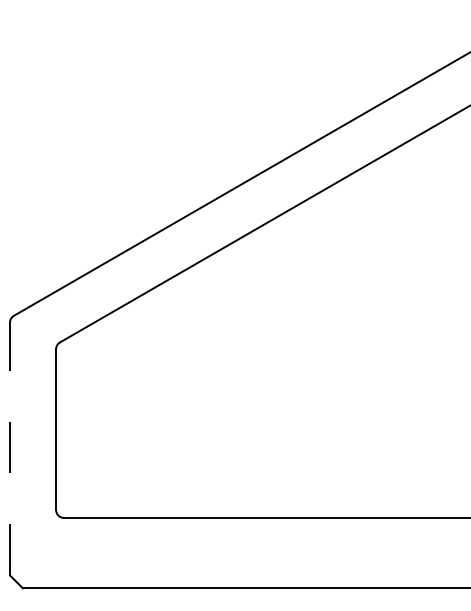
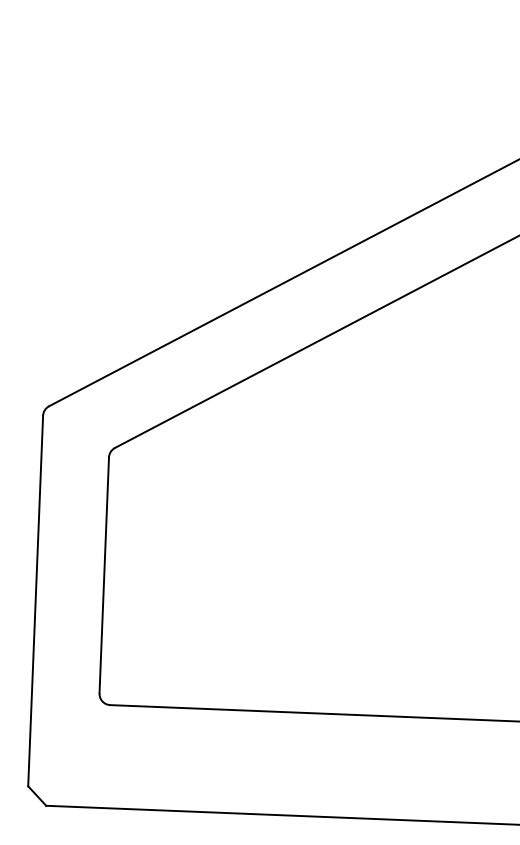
line: (10, 448) -> (36, 600), dashed -> solid

